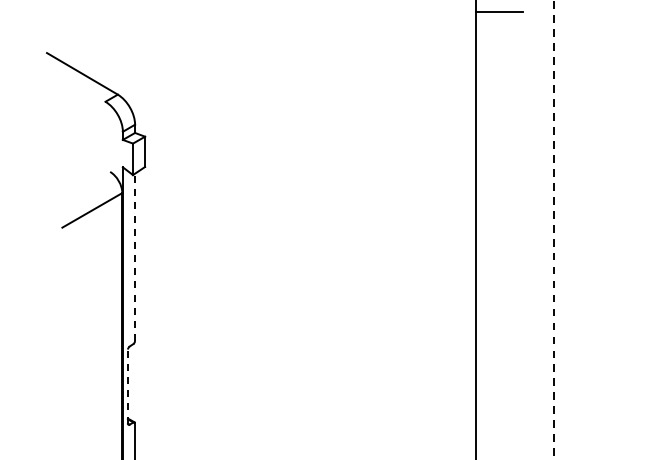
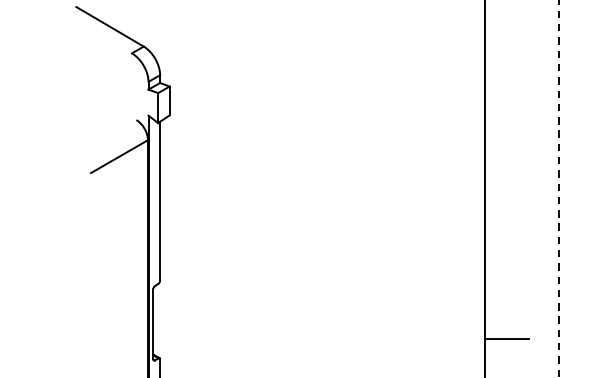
line: (135, 257) -> (160, 201), dashed -> solid
line: (128, 386) -> (153, 324), dashed -> solid
line: (499, 402) -> (506, 339), added

